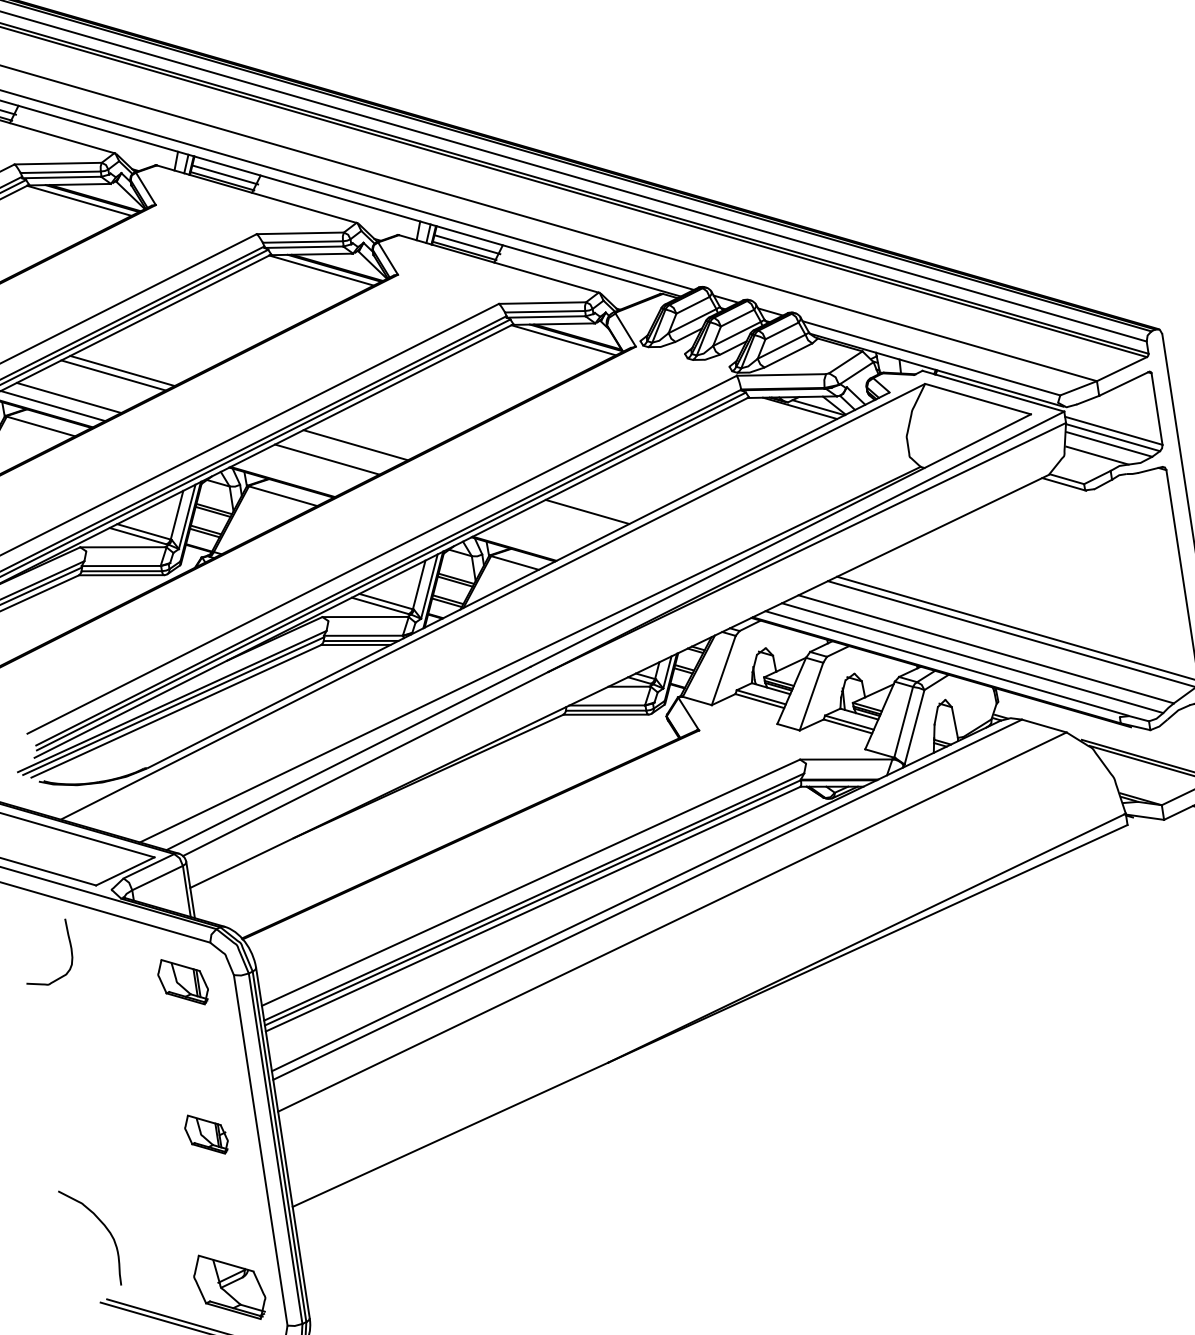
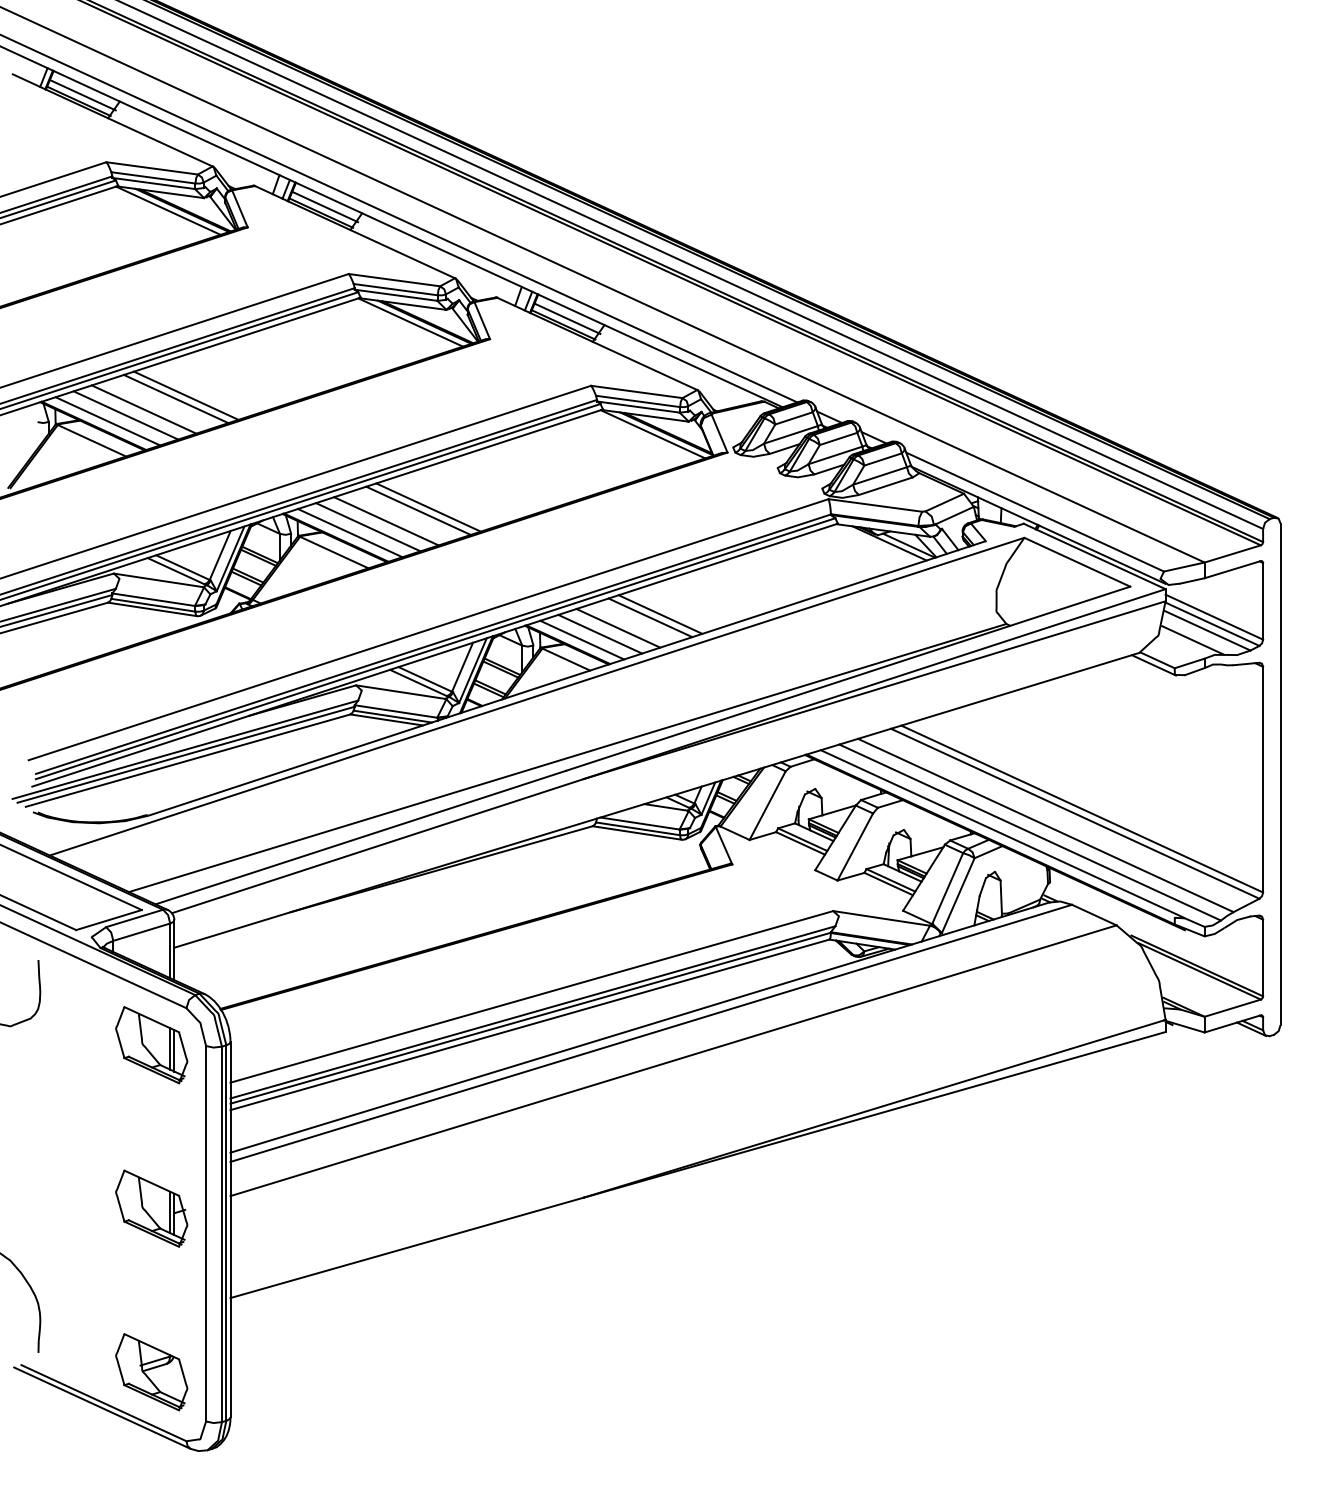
line: (84, 389) -> (143, 409), added
line: (364, 440) -> (428, 507), added
line: (311, 467) -> (368, 527), added
line: (294, 476) -> (349, 533), added
line: (596, 507) -> (660, 614), added
line: (559, 525) -> (618, 627), added
line: (543, 533) -> (600, 633), added
line: (527, 541) -> (582, 639), added
part: (182, 982) -> (151, 1045), size x1.43
part: (206, 1134) -> (151, 1208), size x1.67

